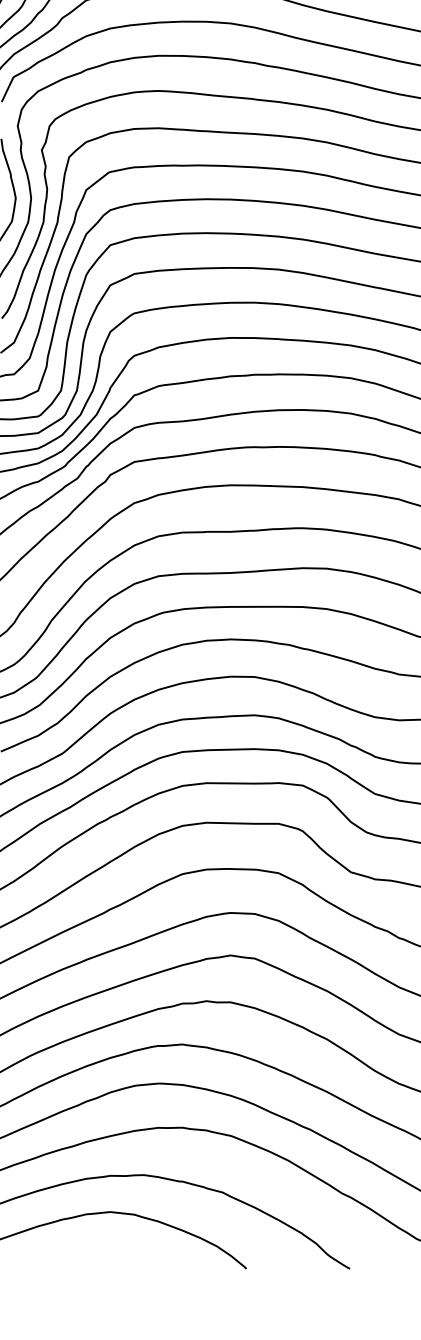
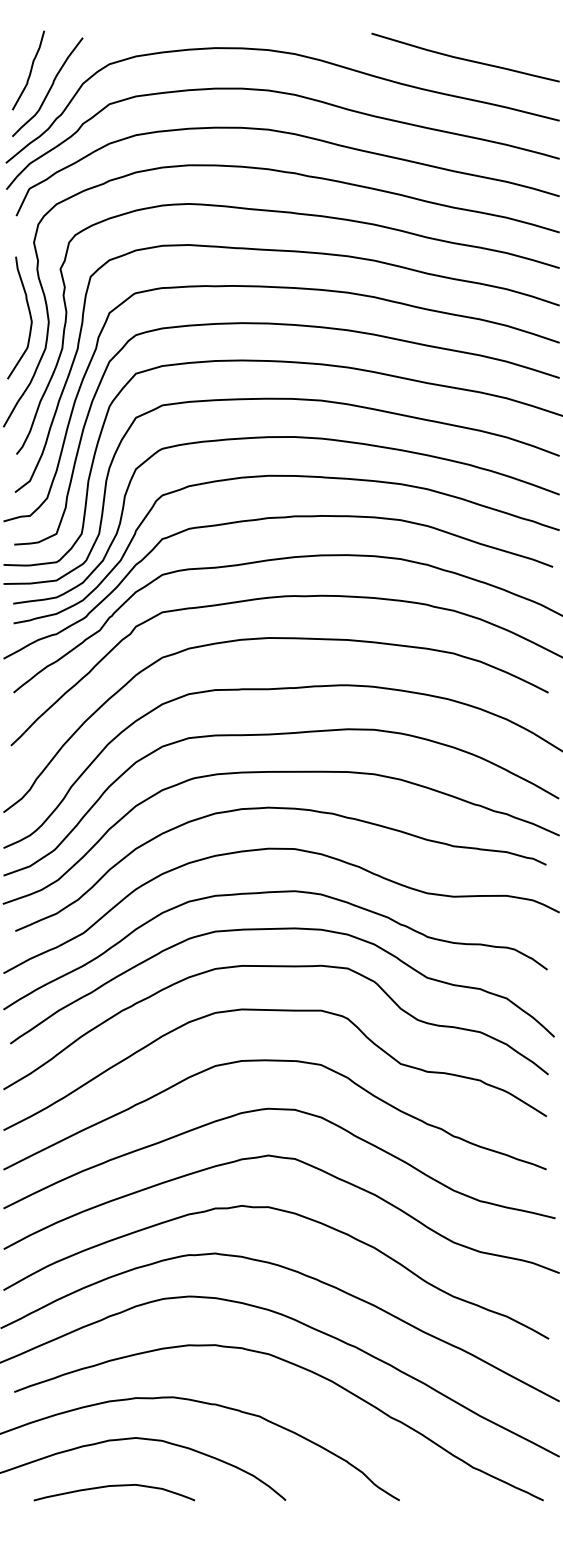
curve: (90, 1256) -> (114, 1486), added

